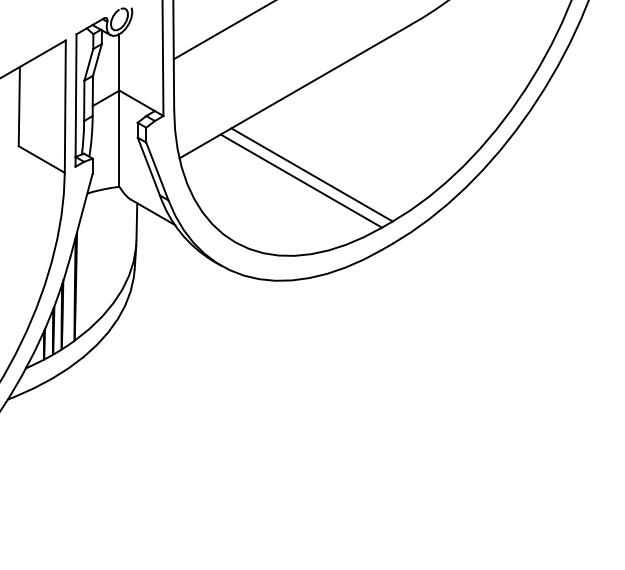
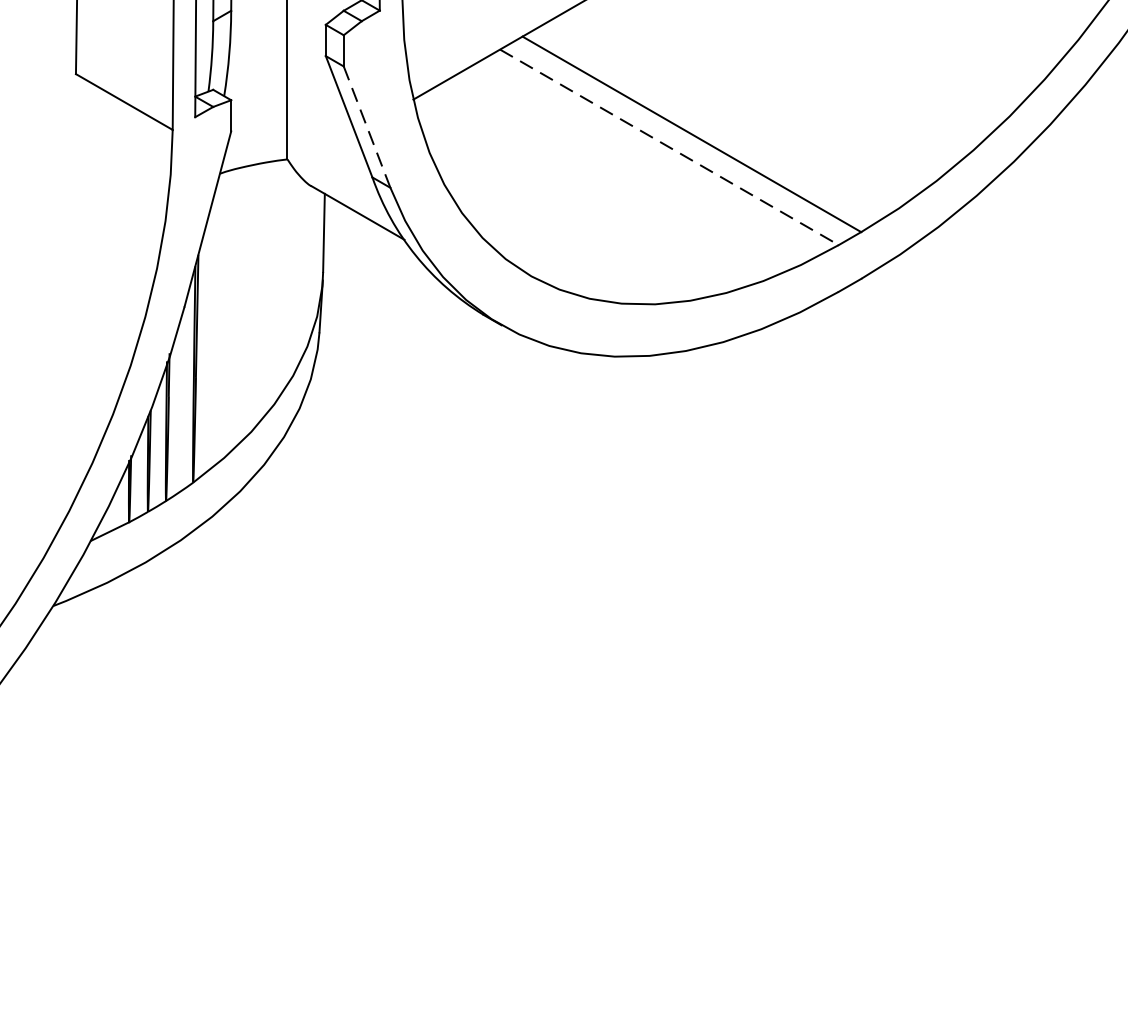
line: (157, 171) -> (367, 127), solid -> dashed
line: (301, 181) -> (669, 148), solid -> dashed

